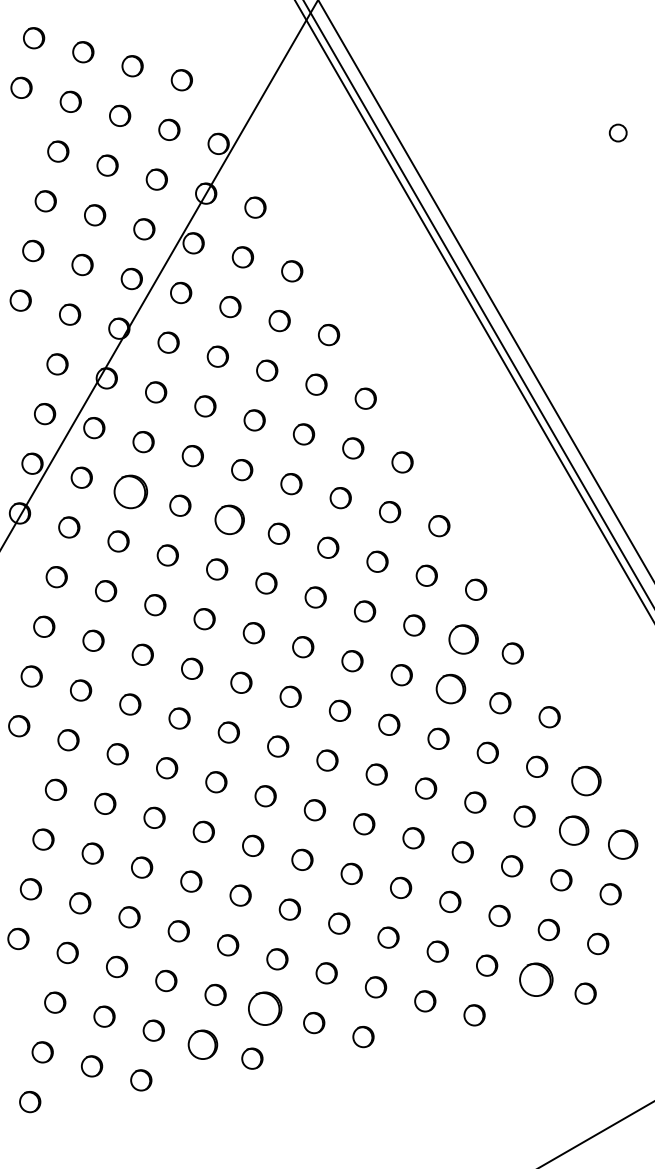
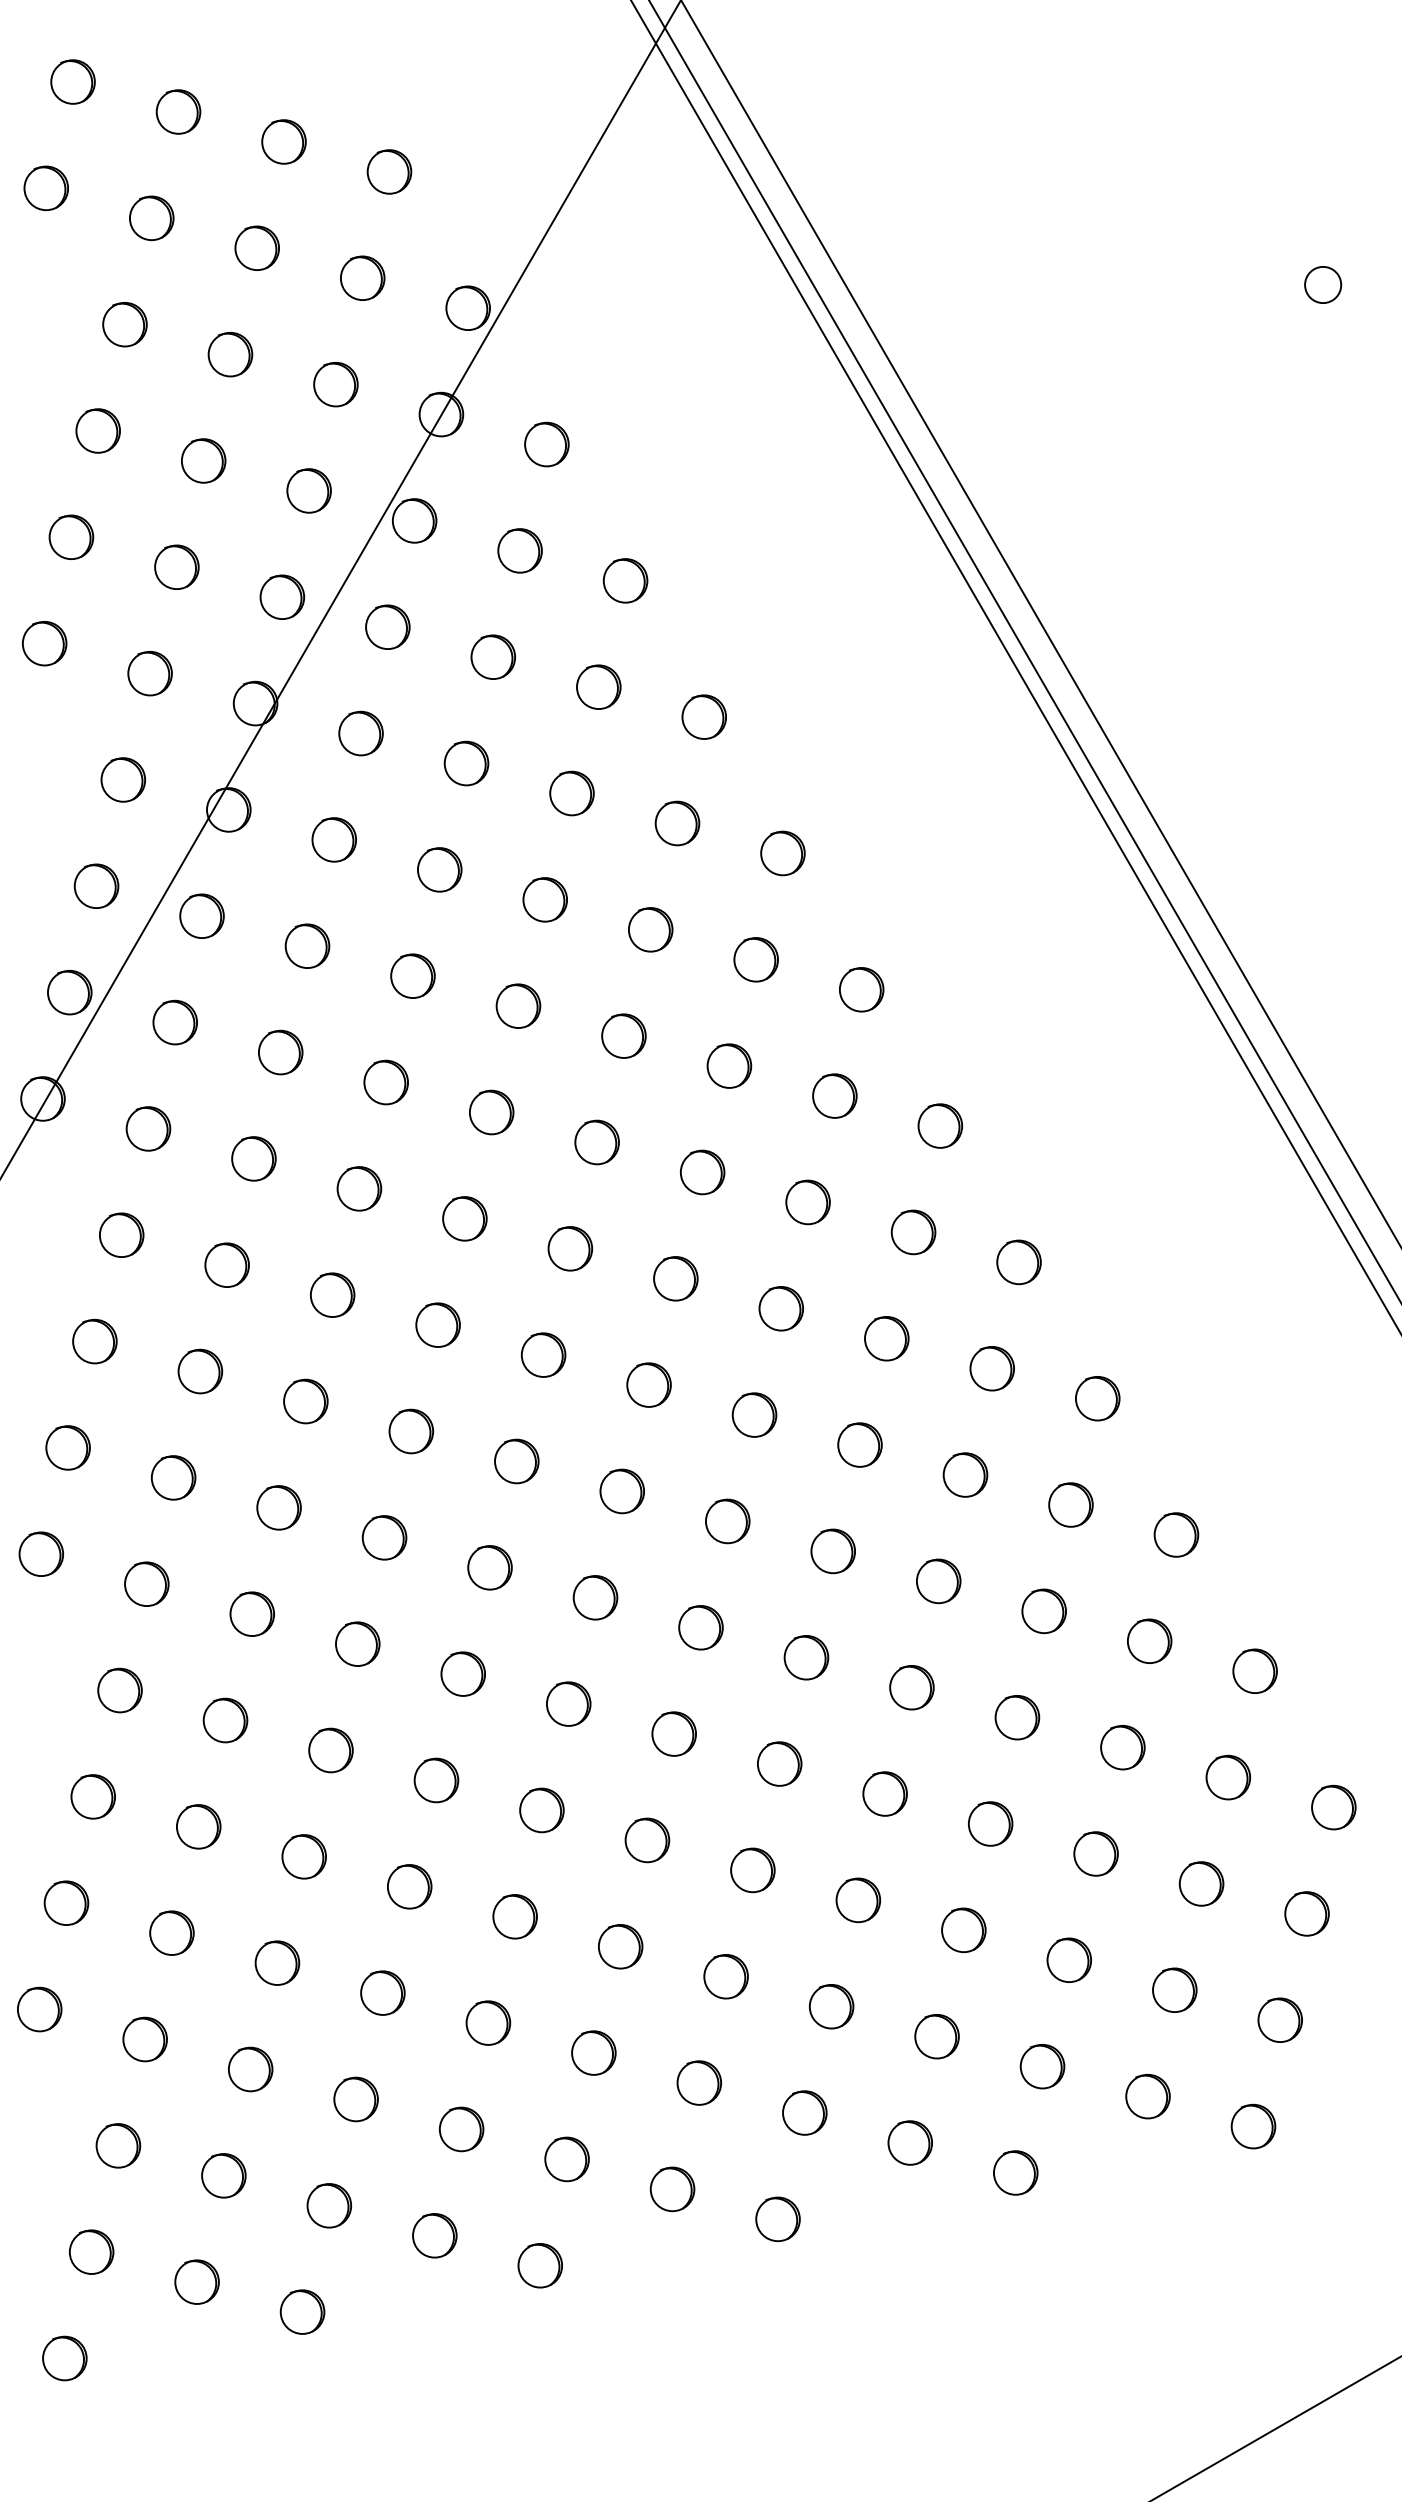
part: (131, 491) -> (281, 1051), size x0.62
circle: (229, 519) -> (491, 1111), size x0.71
circle: (463, 639) -> (992, 1368), size x0.71
part: (451, 689) -> (966, 1475), size x0.71
circle: (586, 780) -> (1255, 1670), size x0.71
circle: (573, 830) -> (1227, 1777), size x0.71
circle: (623, 844) -> (1334, 1807), size x0.71
circle: (536, 979) -> (1148, 2096), size x0.62
circle: (264, 1009) -> (566, 2160), size x0.62
part: (203, 1044) -> (435, 2235), size x0.71

